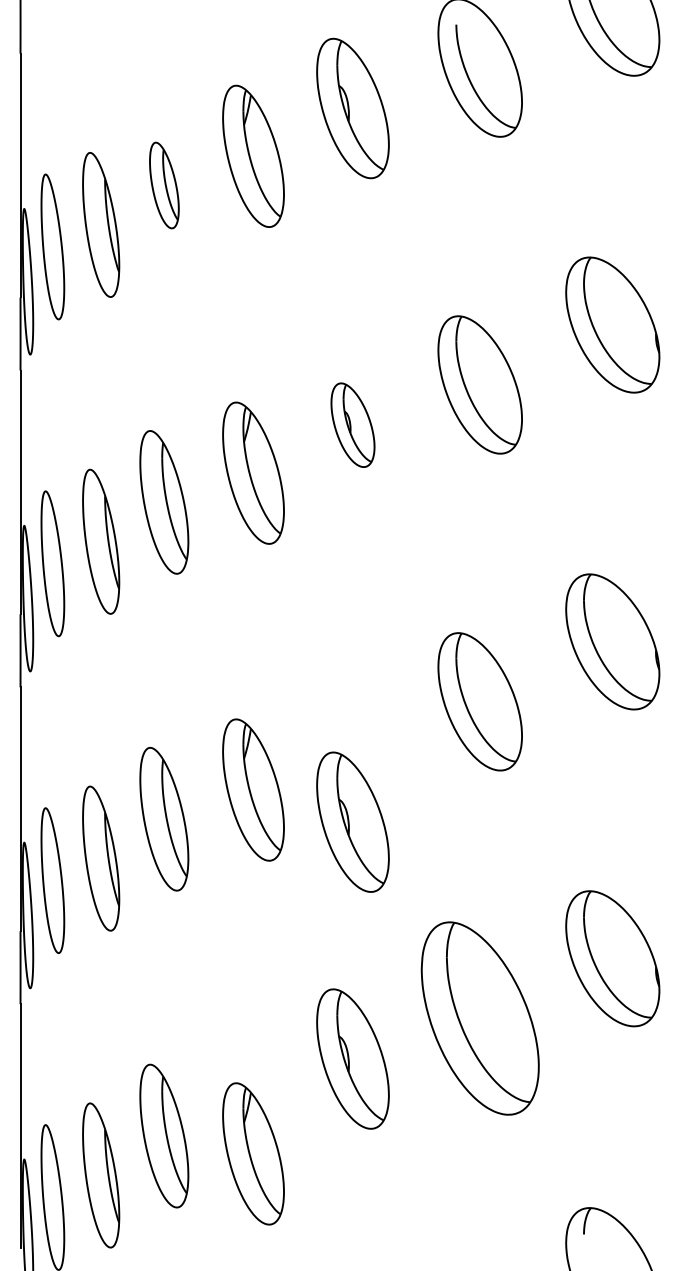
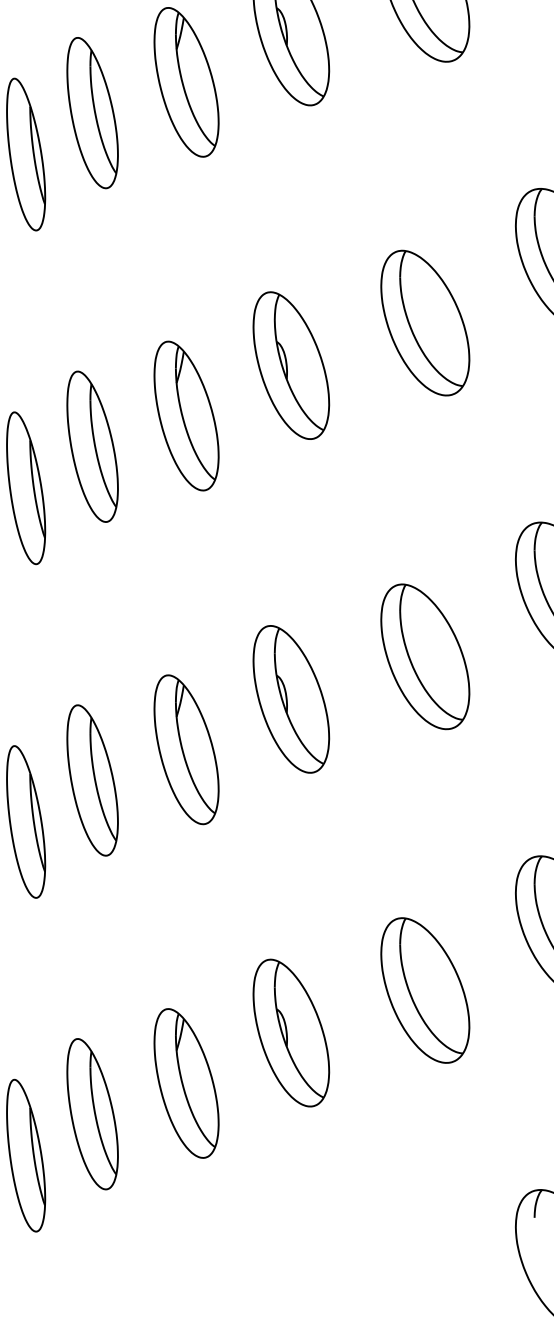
part: (164, 185) -> (92, 113), size x1.67
part: (352, 424) -> (290, 364), size x1.67
part: (352, 821) -> (290, 698), moved
part: (479, 1018) -> (424, 990), size x0.71
part: (253, 1153) -> (186, 1083), moved

